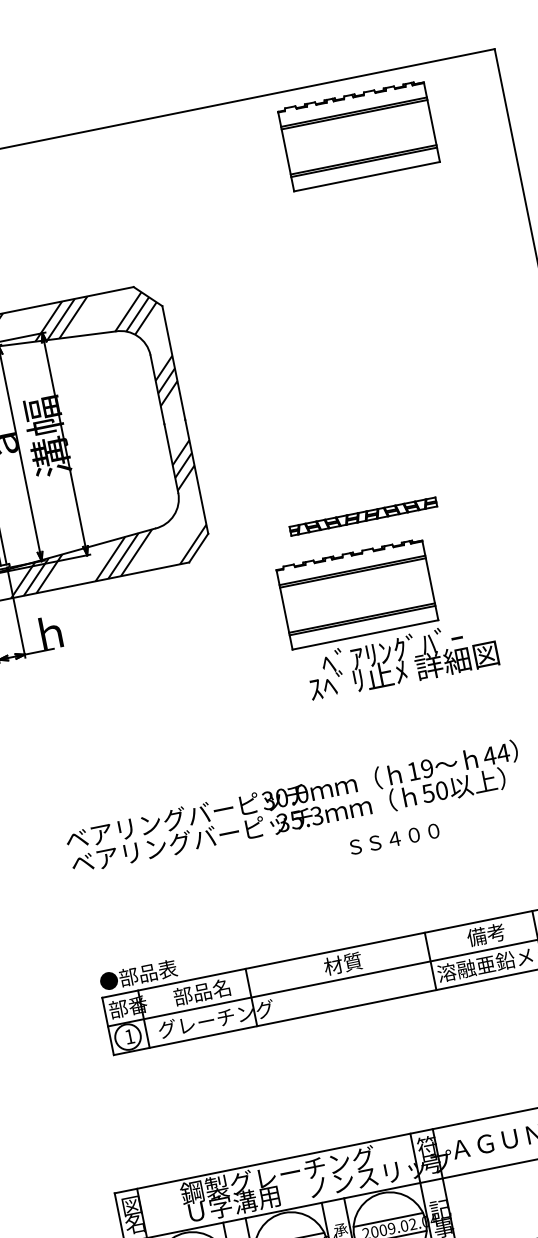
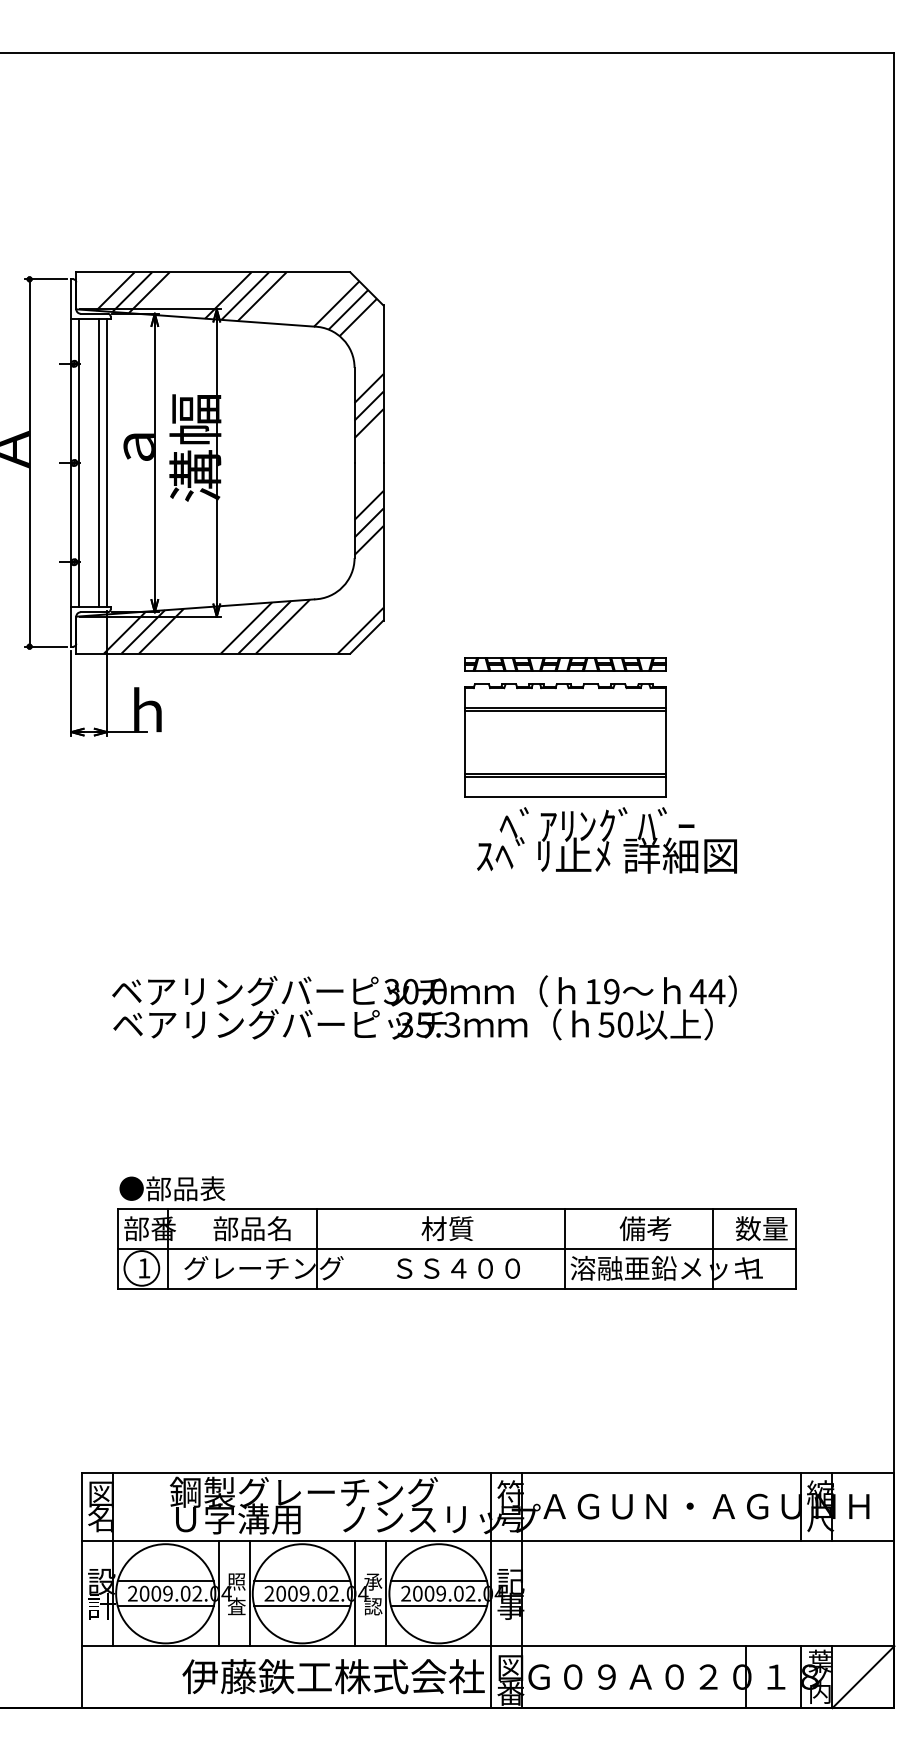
part: (358, 135) -> (690, 131), removed
part: (363, 516) -> (565, 664), moved
text: (394, 839) -> (458, 1268), moved

